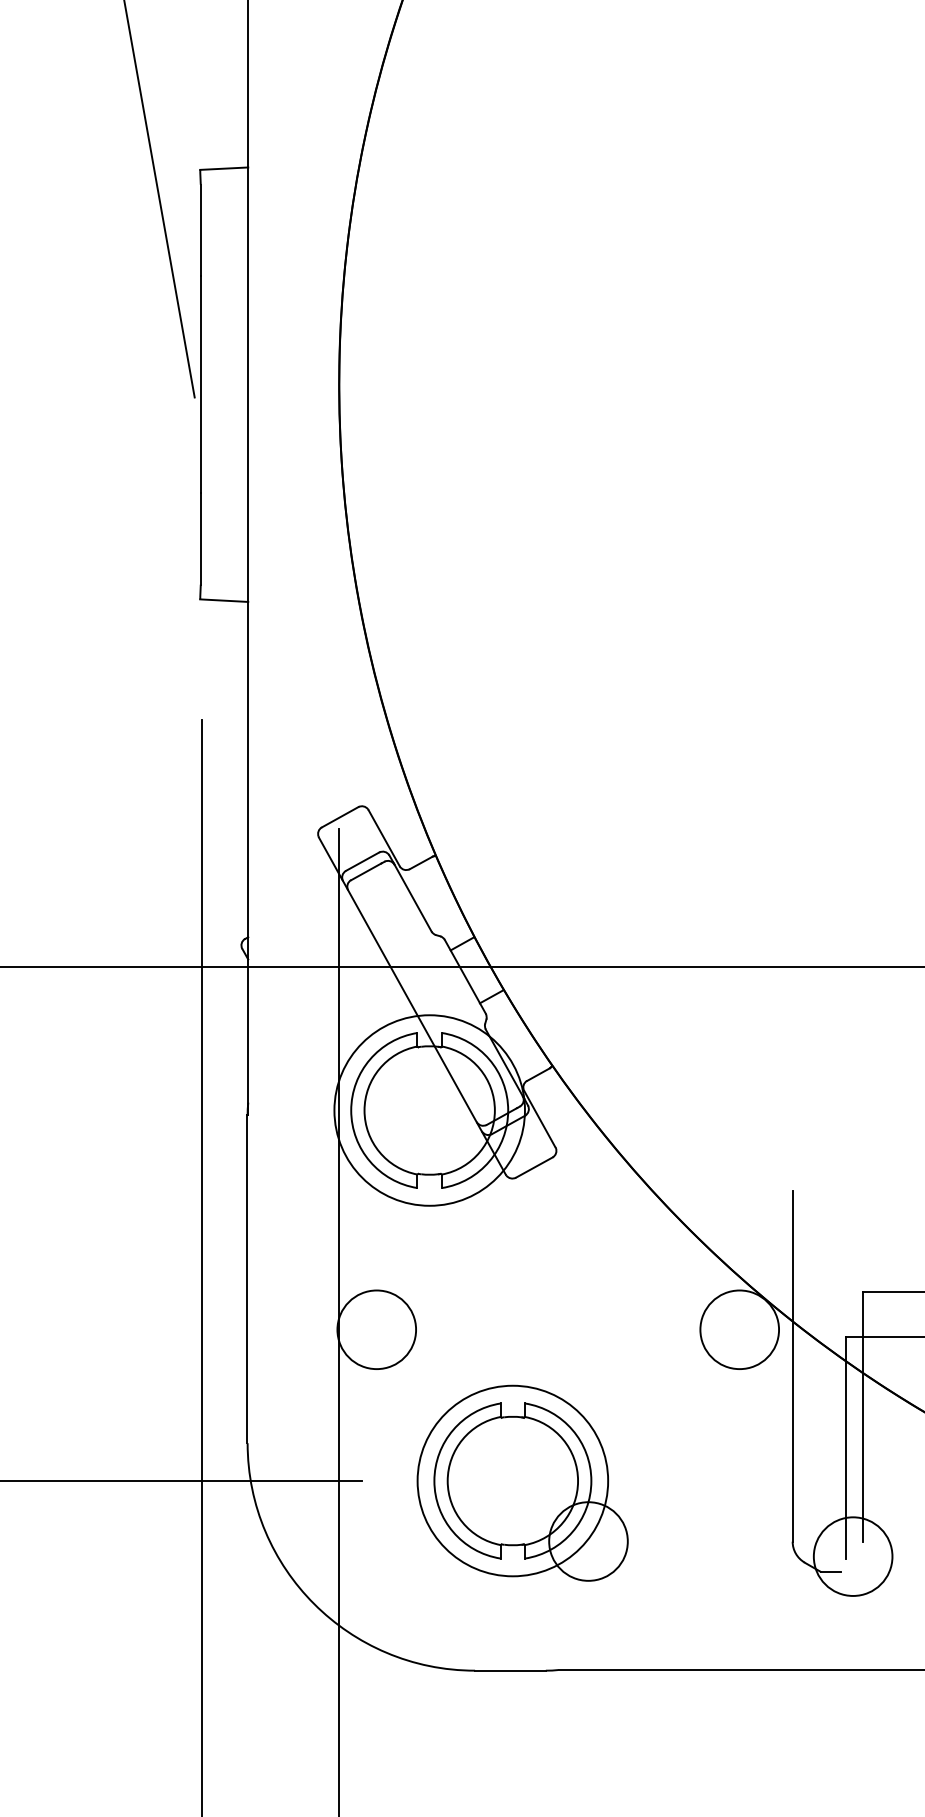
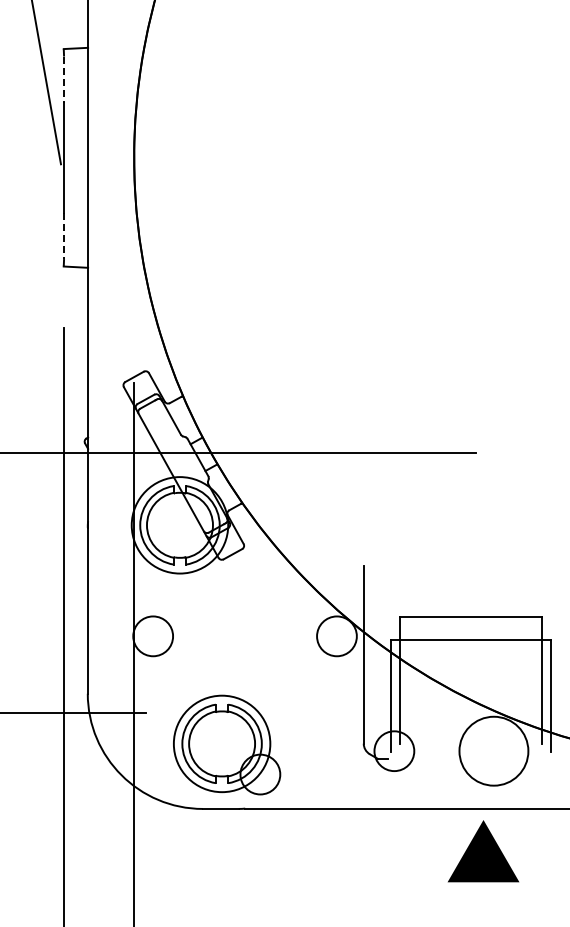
line: (201, 231) -> (64, 80), solid -> dashed
line: (201, 540) -> (64, 236), solid -> dashed
part: (523, 1482) -> (227, 744), moved

